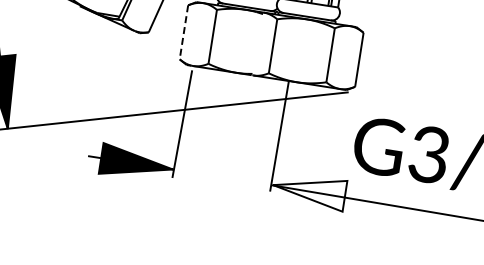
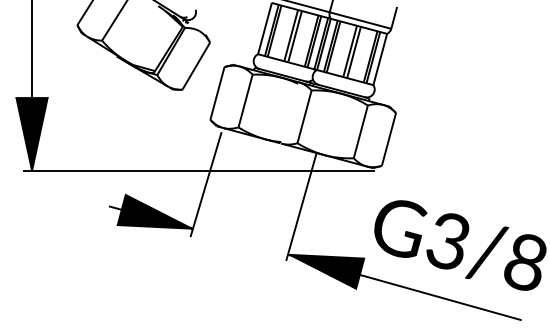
line: (183, 32) -> (217, 93), dashed -> solid
fill: (311, 197) -> (326, 271), added

